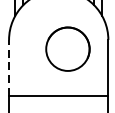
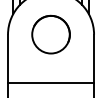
part: (67, 49) -> (50, 34), moved
line: (9, 67) -> (8, 58), dashed -> solid

